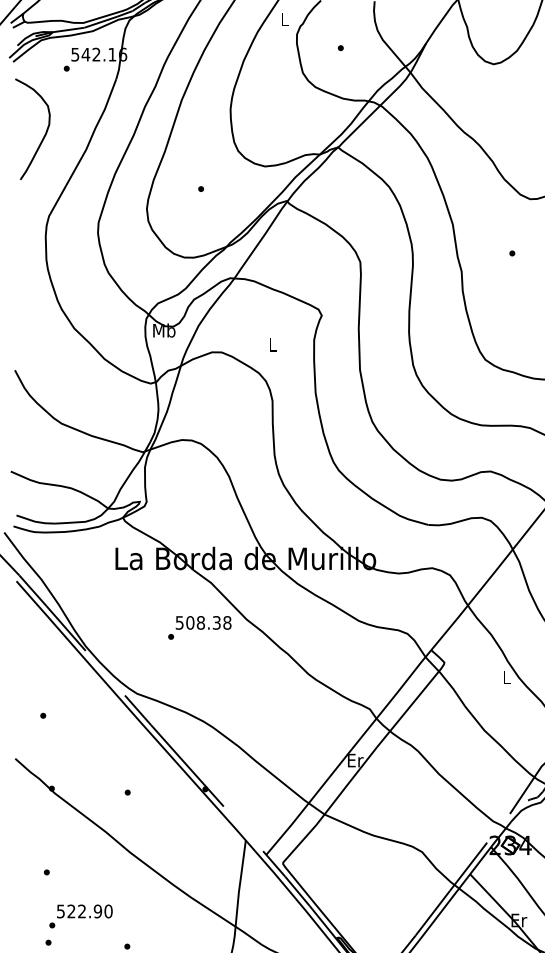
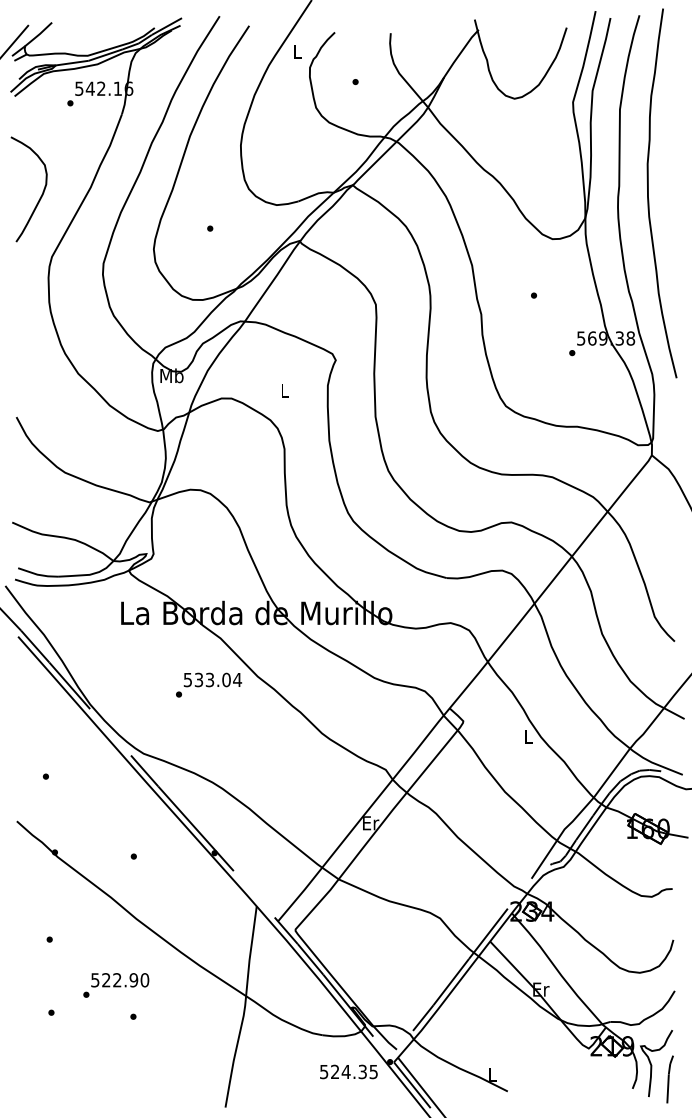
curve: (43, 136) -> (40, 196), moved
text: (209, 622) -> (218, 679), 508.38 -> 533.04
text: (81, 916) -> (116, 985), moved

